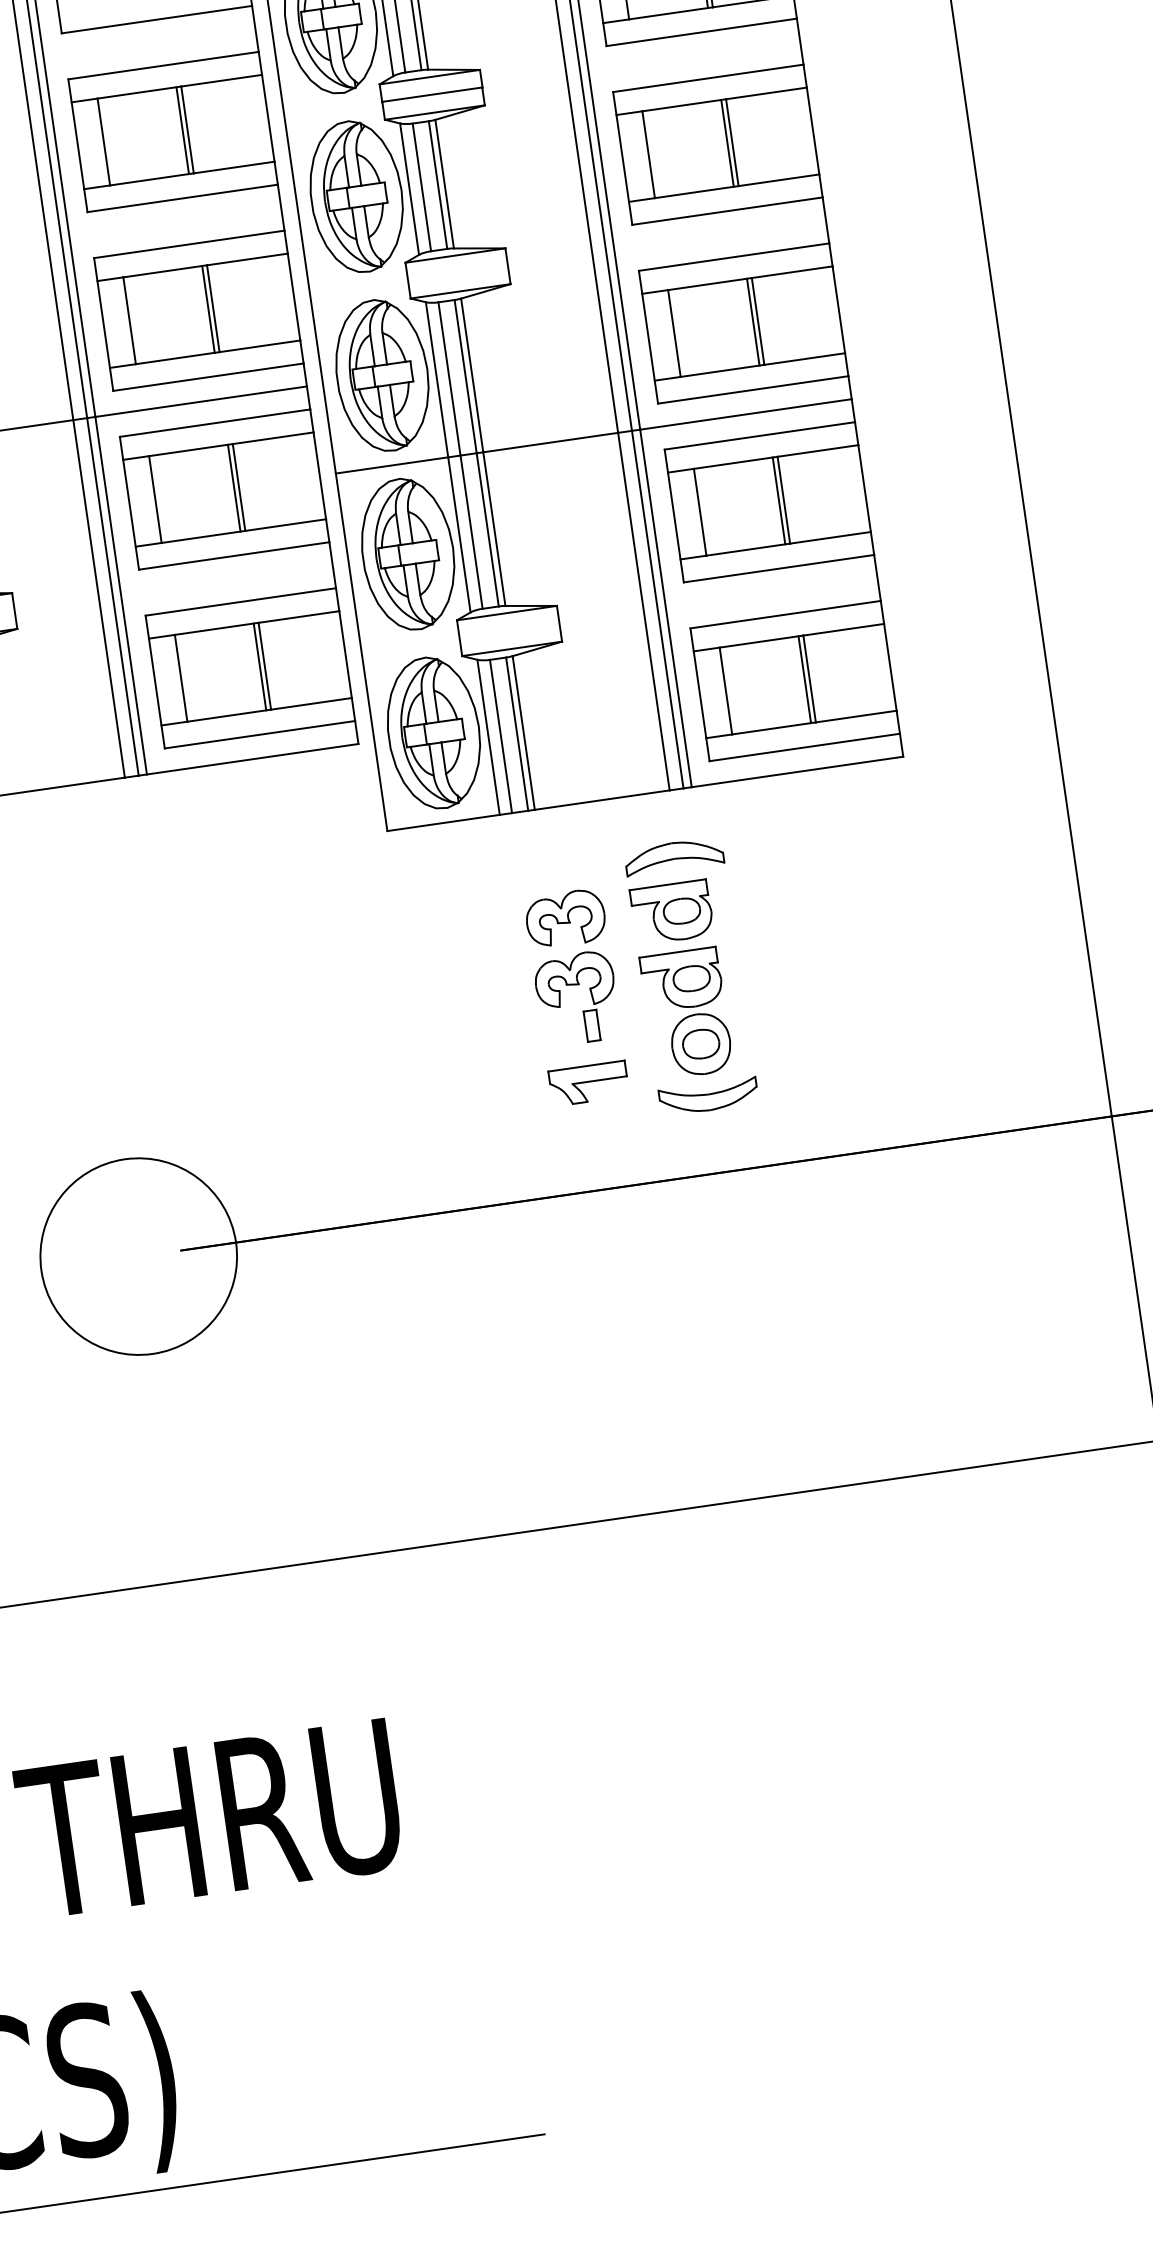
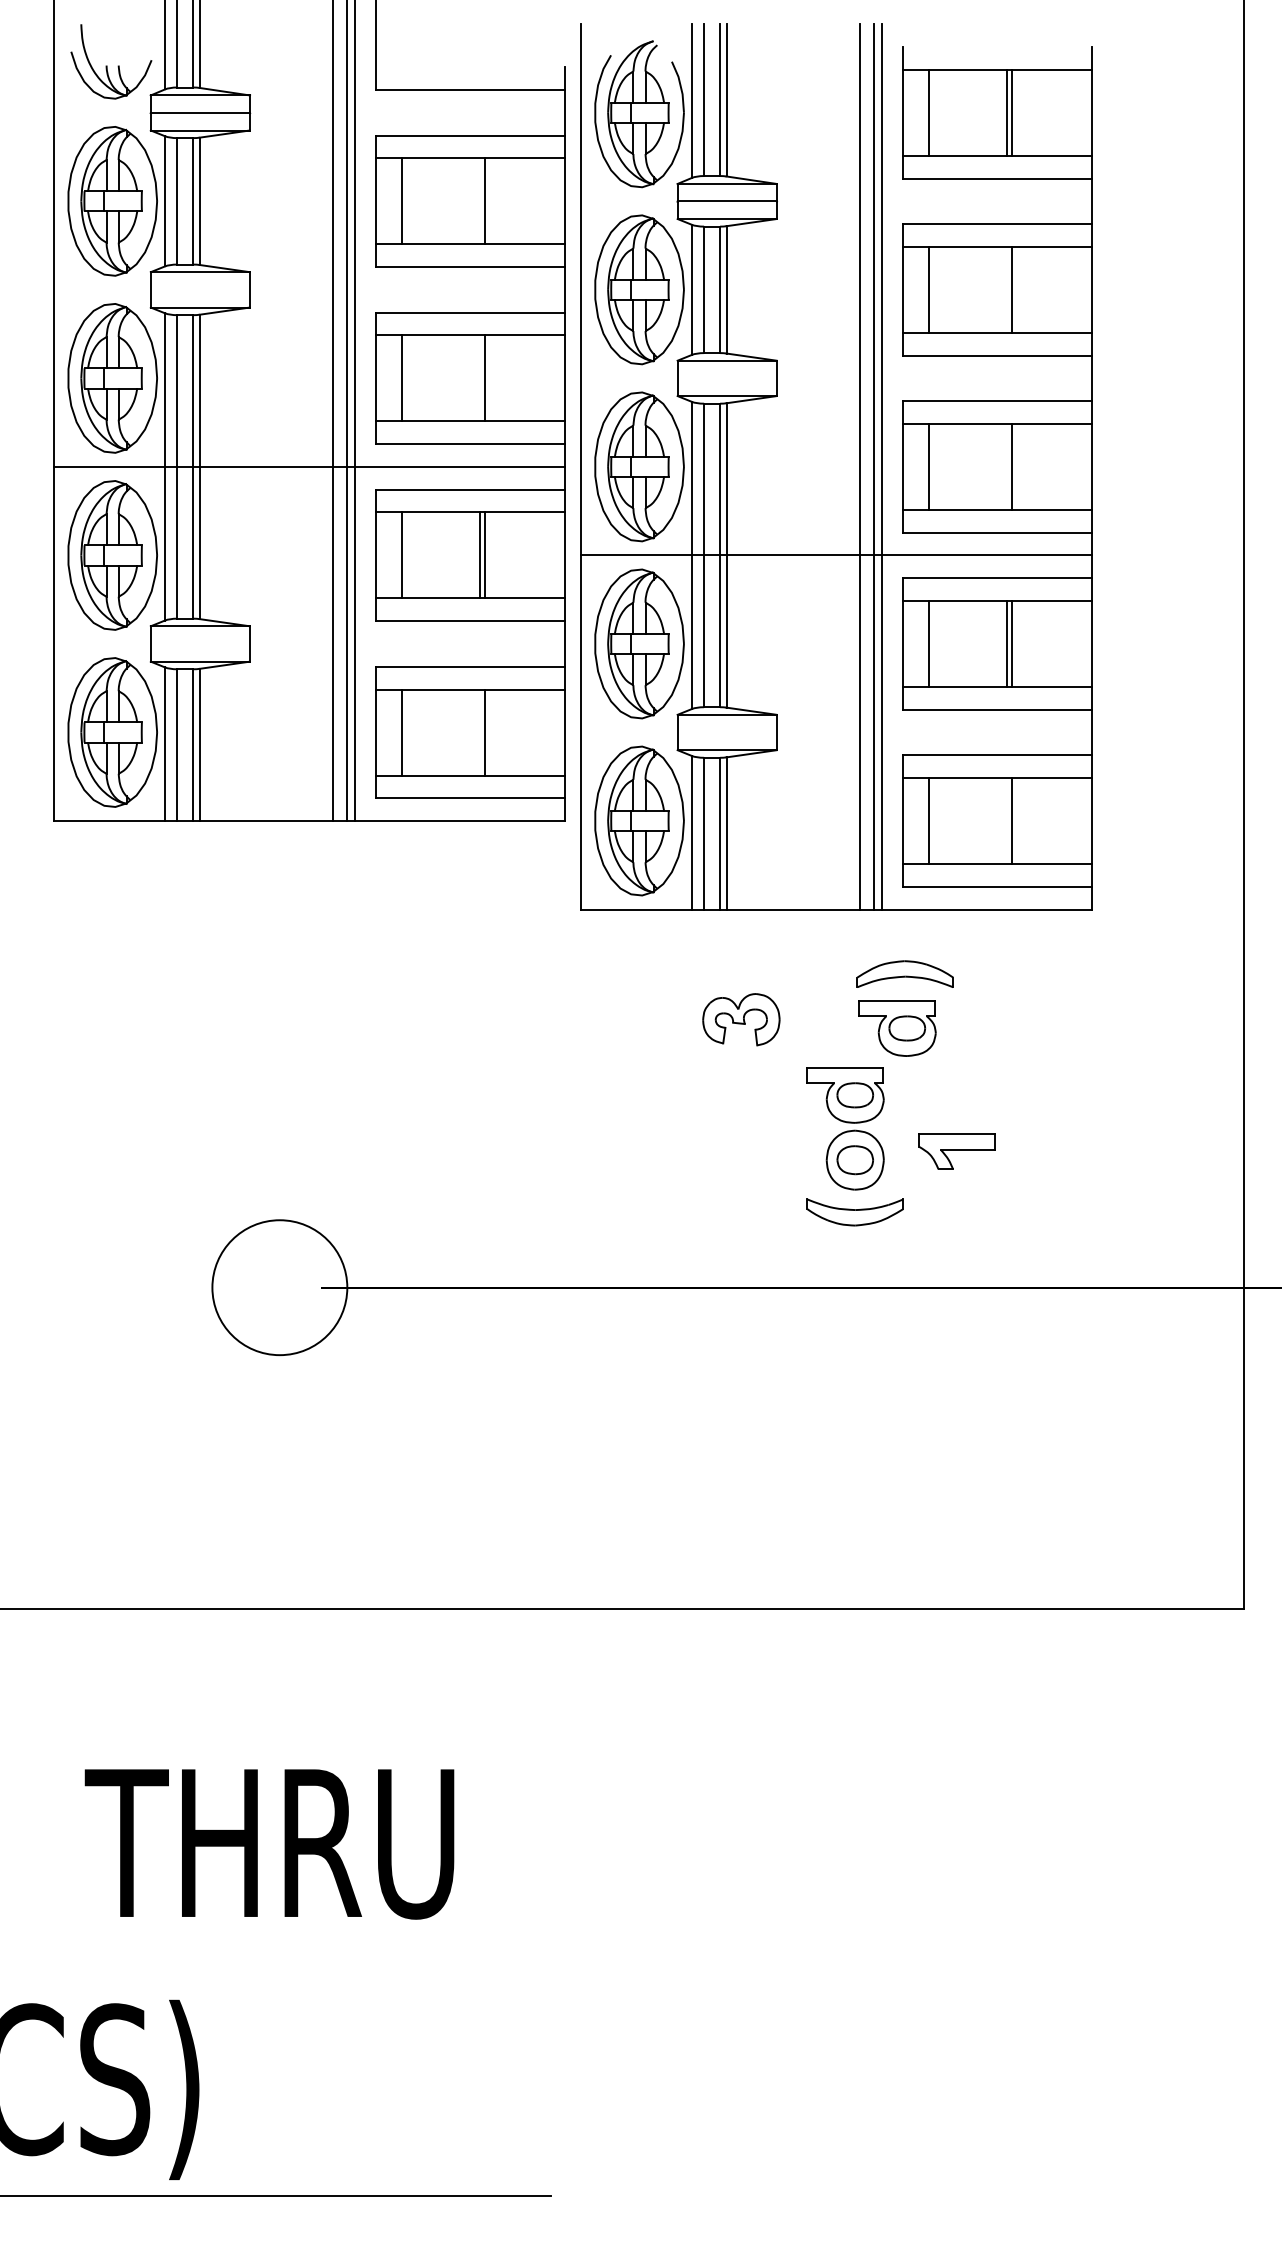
line: (182, 130) -> (479, 201), removed
line: (727, 143) -> (1006, 289), removed
line: (208, 309) -> (479, 378), removed
line: (752, 321) -> (1006, 466), removed
line: (259, 667) -> (479, 732), removed
line: (804, 680) -> (1006, 821), removed
part: (673, 855) -> (904, 973), moved
part: (672, 912) -> (897, 1028), moved
part: (575, 985) -> (741, 1085), removed
part: (588, 1083) -> (956, 1151), moved
circle: (138, 1256) -> (279, 1287), size x0.7

